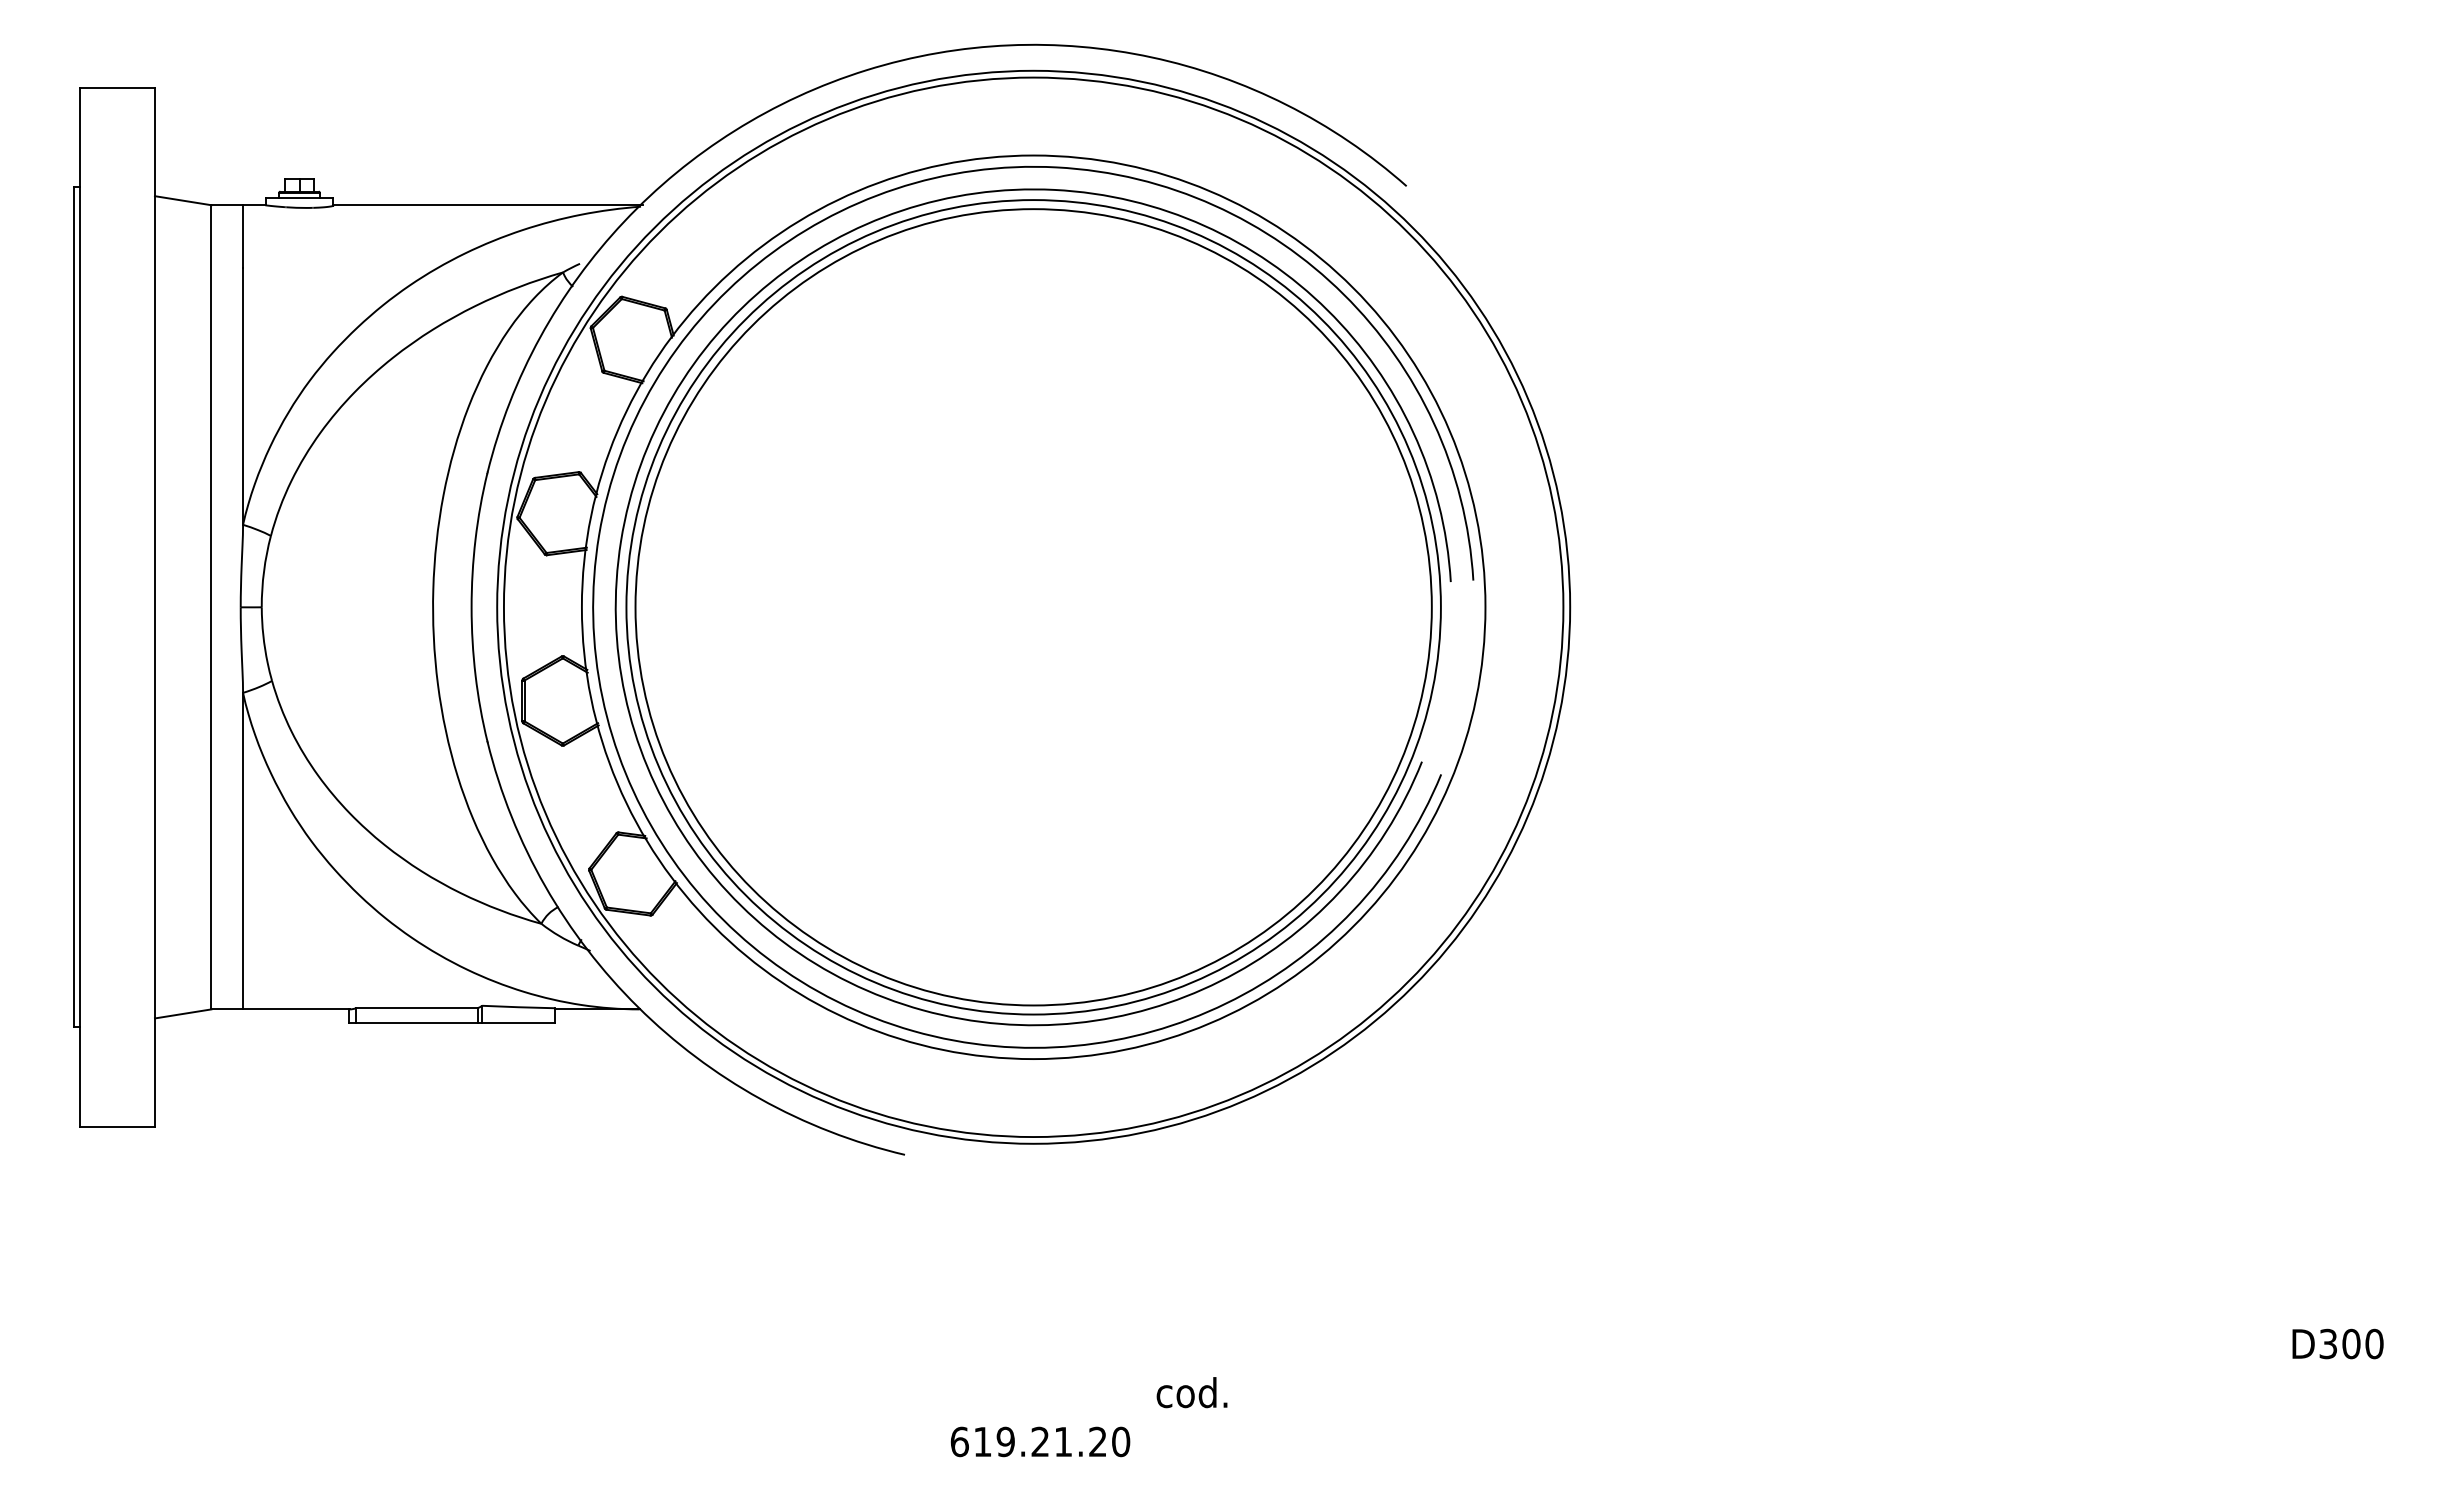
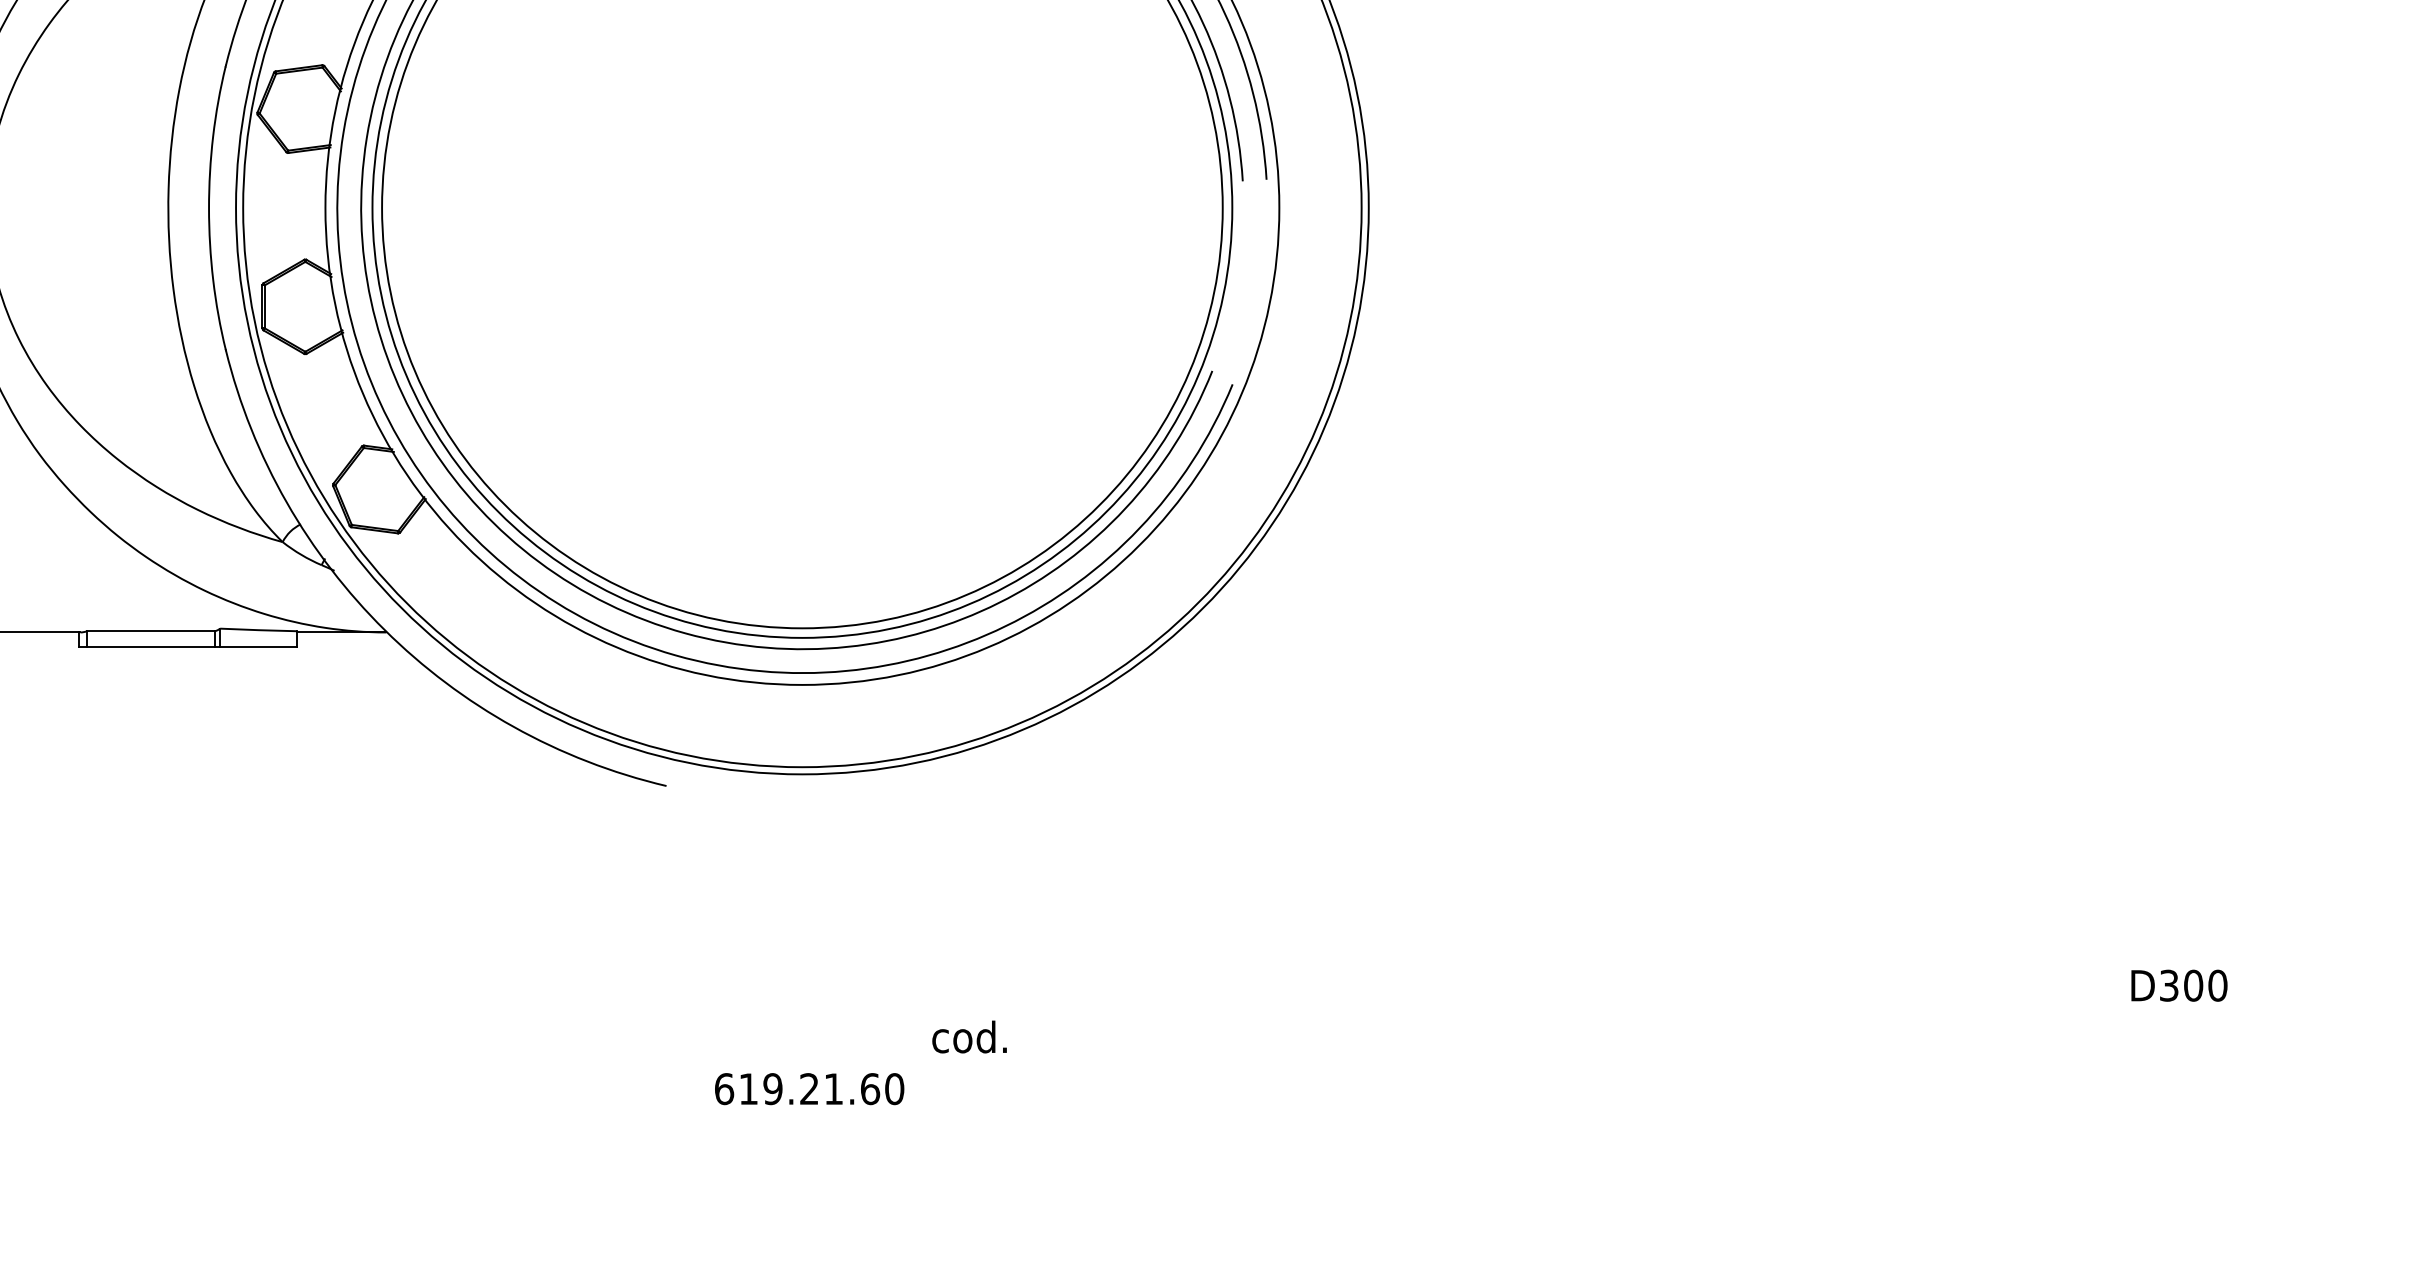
text: (1098, 1441) -> (870, 1088), 619.21.20 -> 619.21.60

